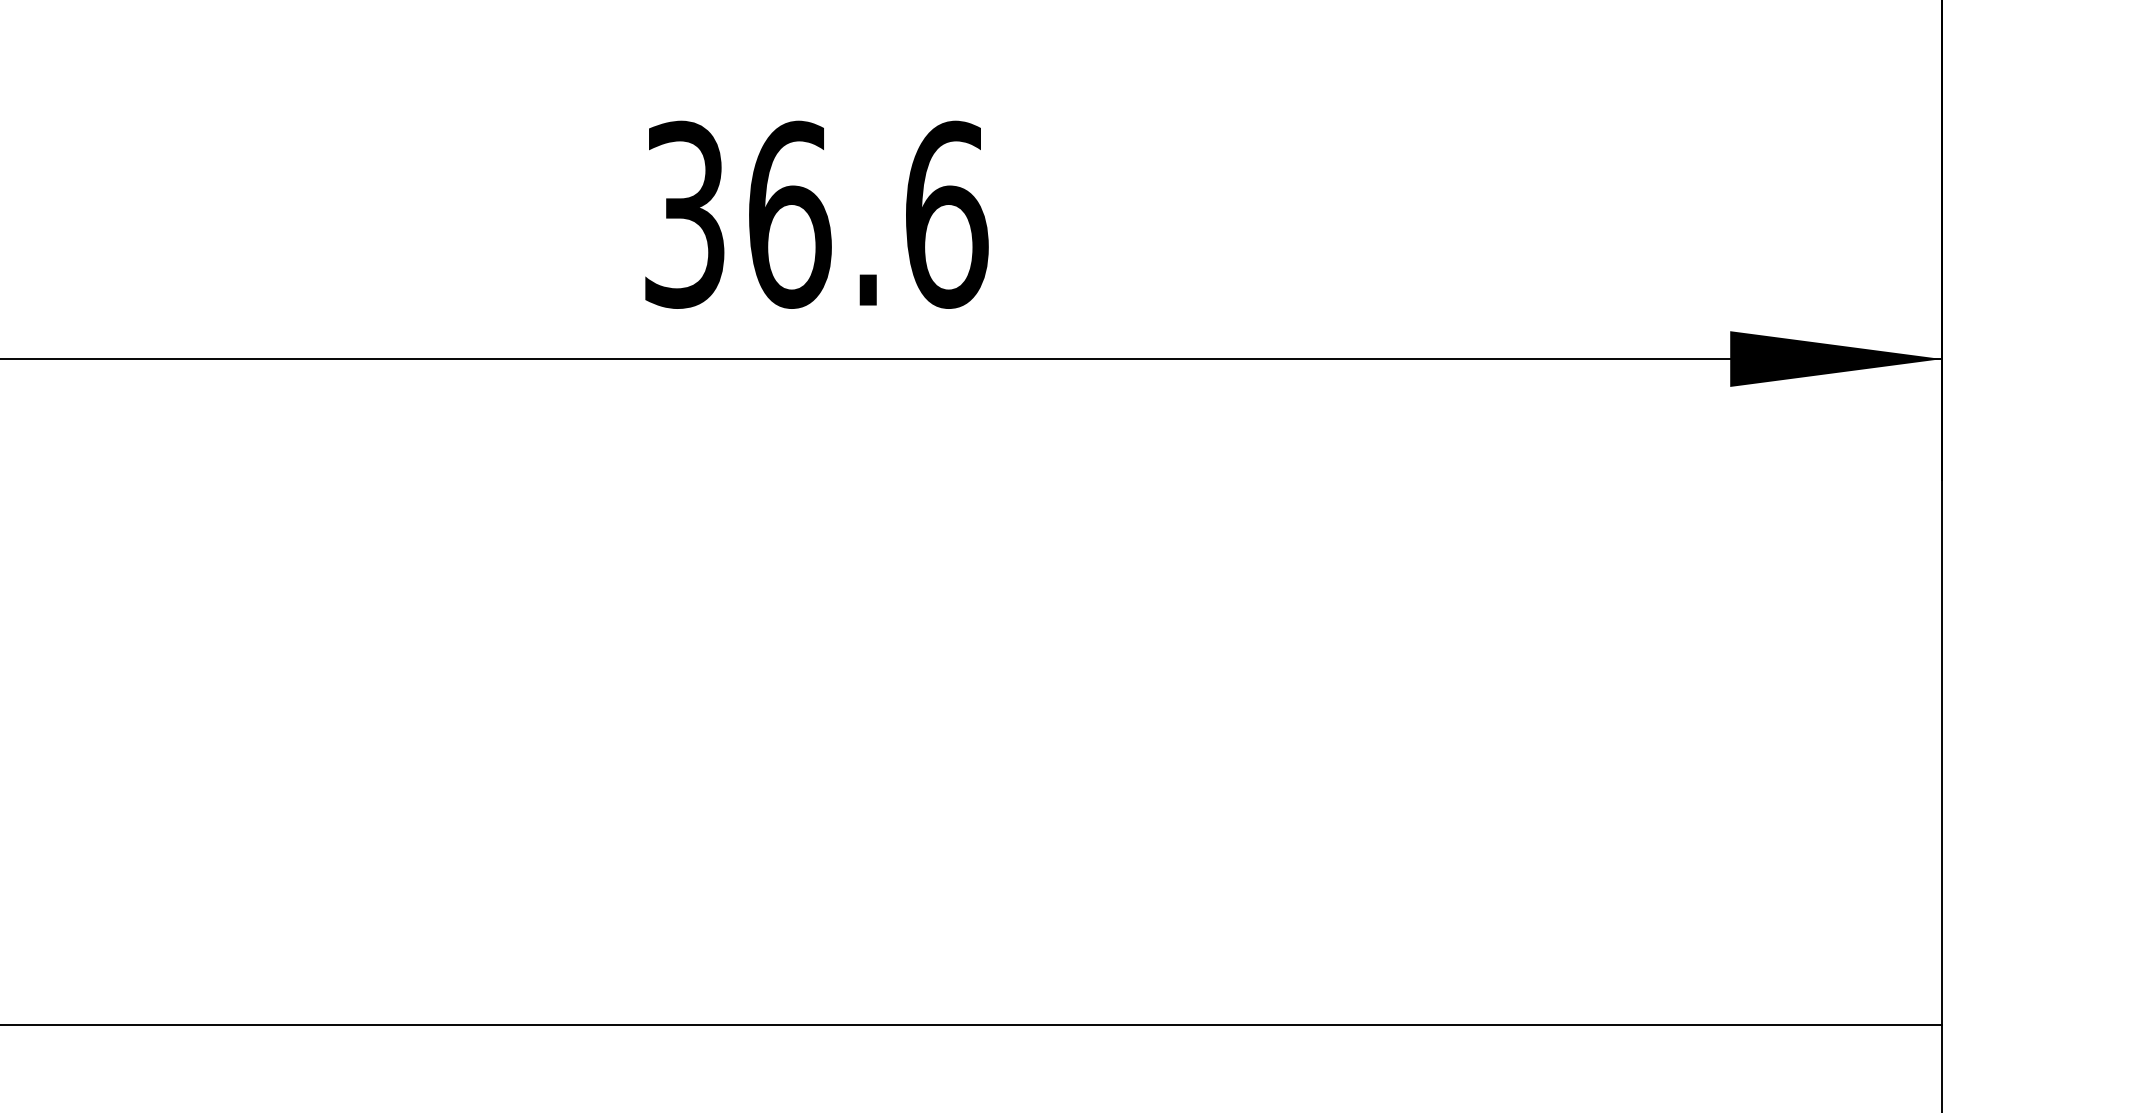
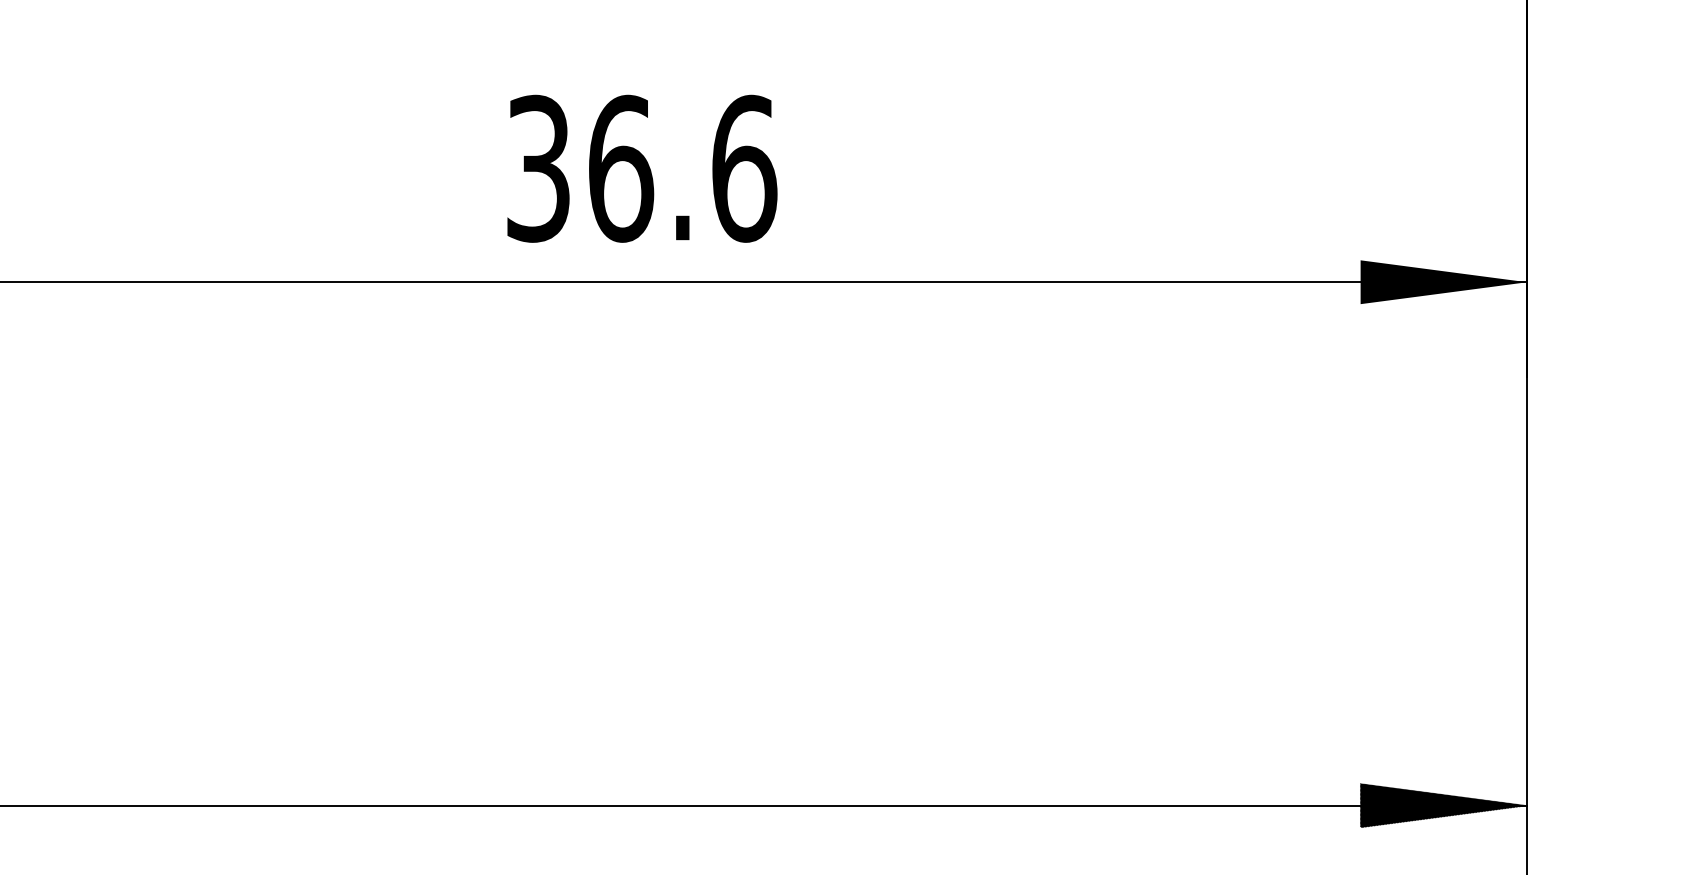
hatch: (1835, 1024) -> (1443, 805), added

